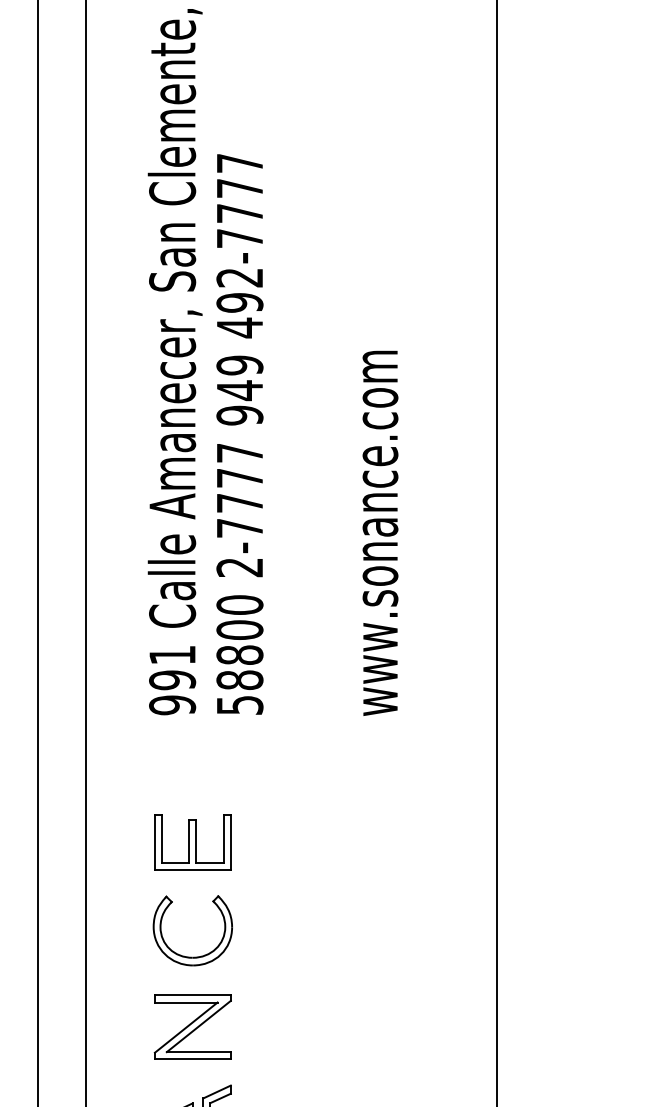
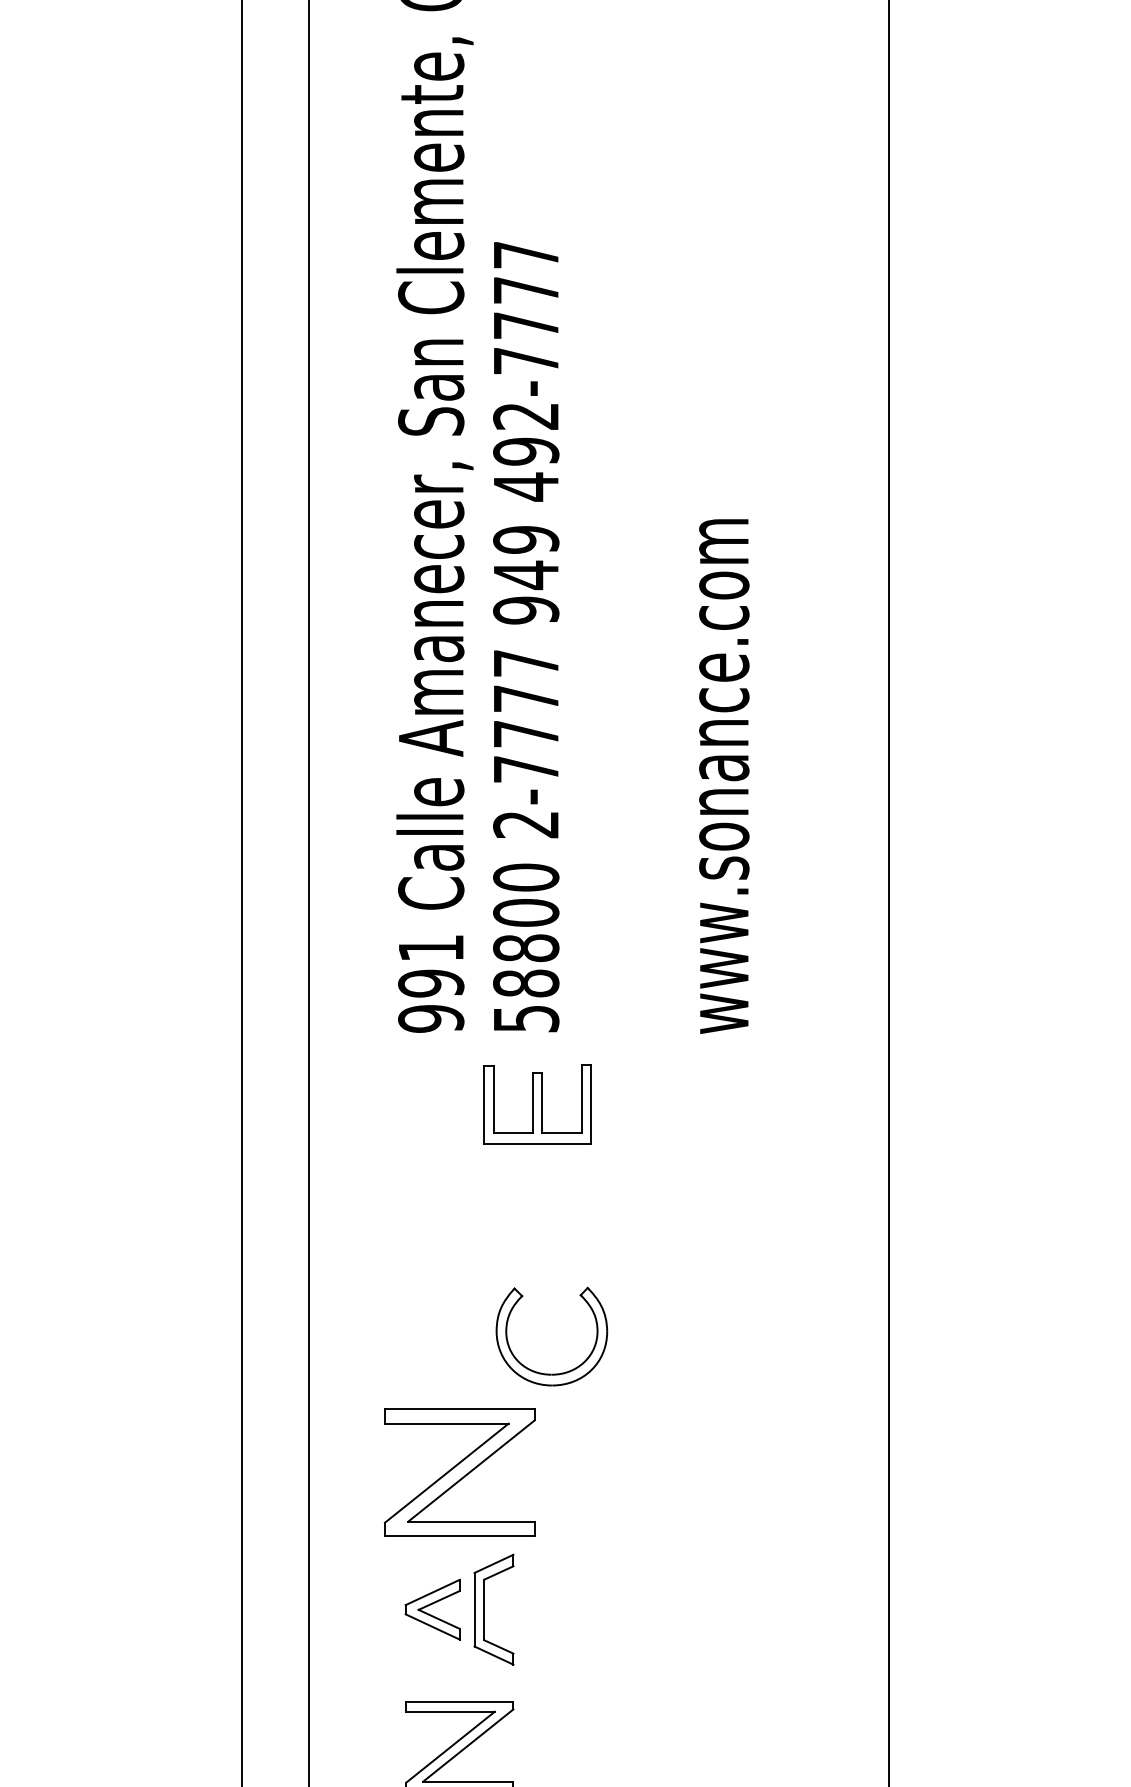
part: (192, 842) -> (537, 1104), moved
part: (192, 956) -> (551, 1373), moved
part: (192, 1027) -> (459, 1472), size x1.4

